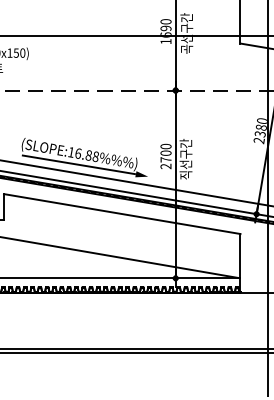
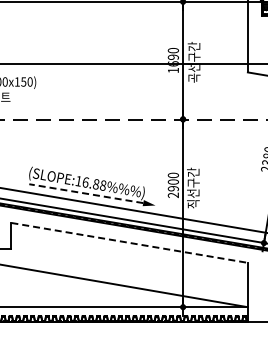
text: (165, 159) -> (172, 188), 2700 -> 2900
line: (78, 164) -> (85, 193), solid -> dashed
line: (122, 214) -> (129, 243), solid -> dashed

